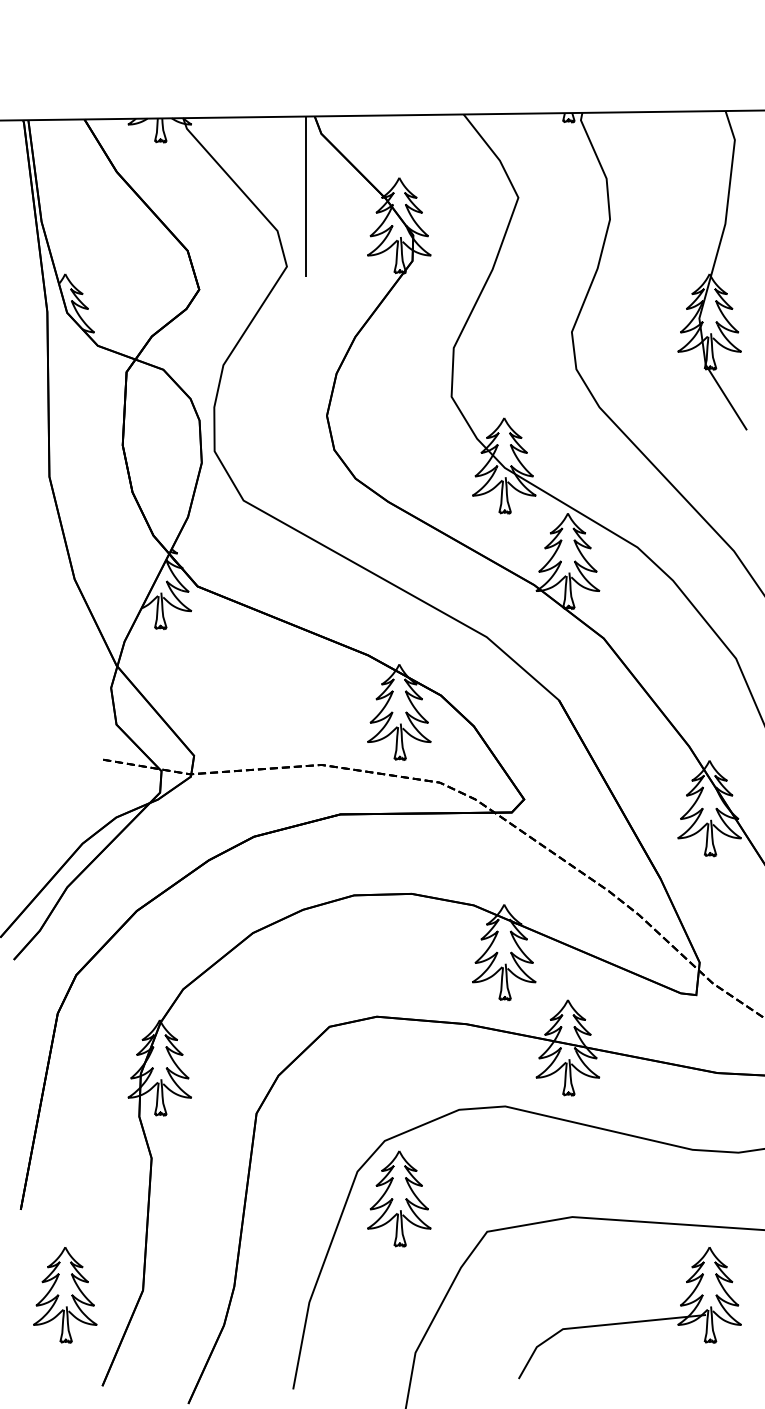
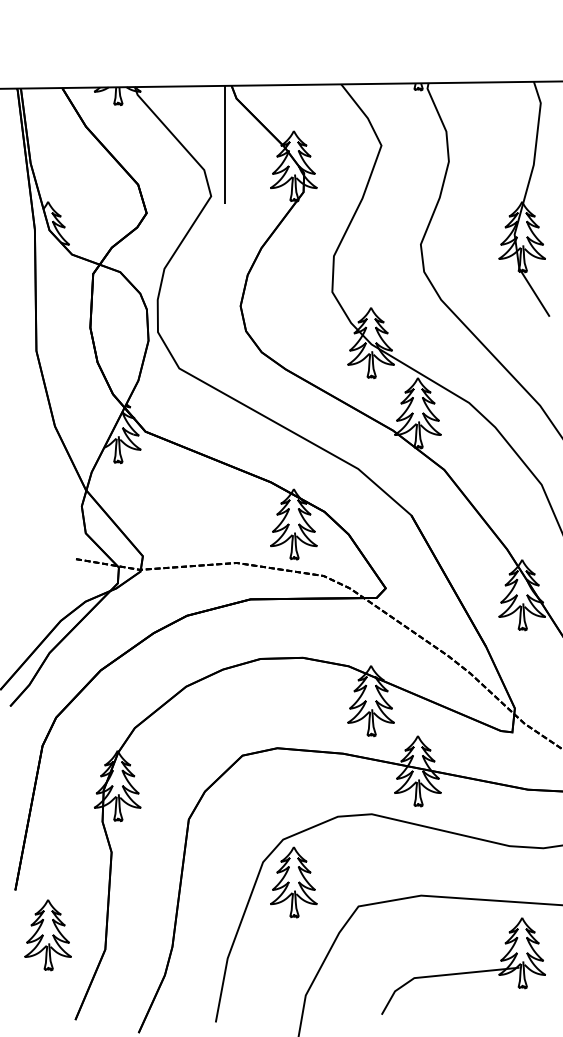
part: (64, 1295) -> (47, 935), moved

